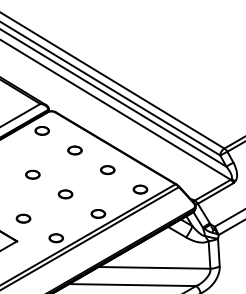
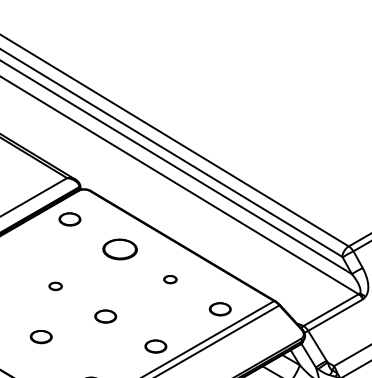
part: (74, 150) -> (119, 249), size x1.6
part: (107, 170) -> (169, 279), size x0.6
part: (32, 174) -> (55, 286), size x0.6
part: (23, 218) -> (41, 336), moved

